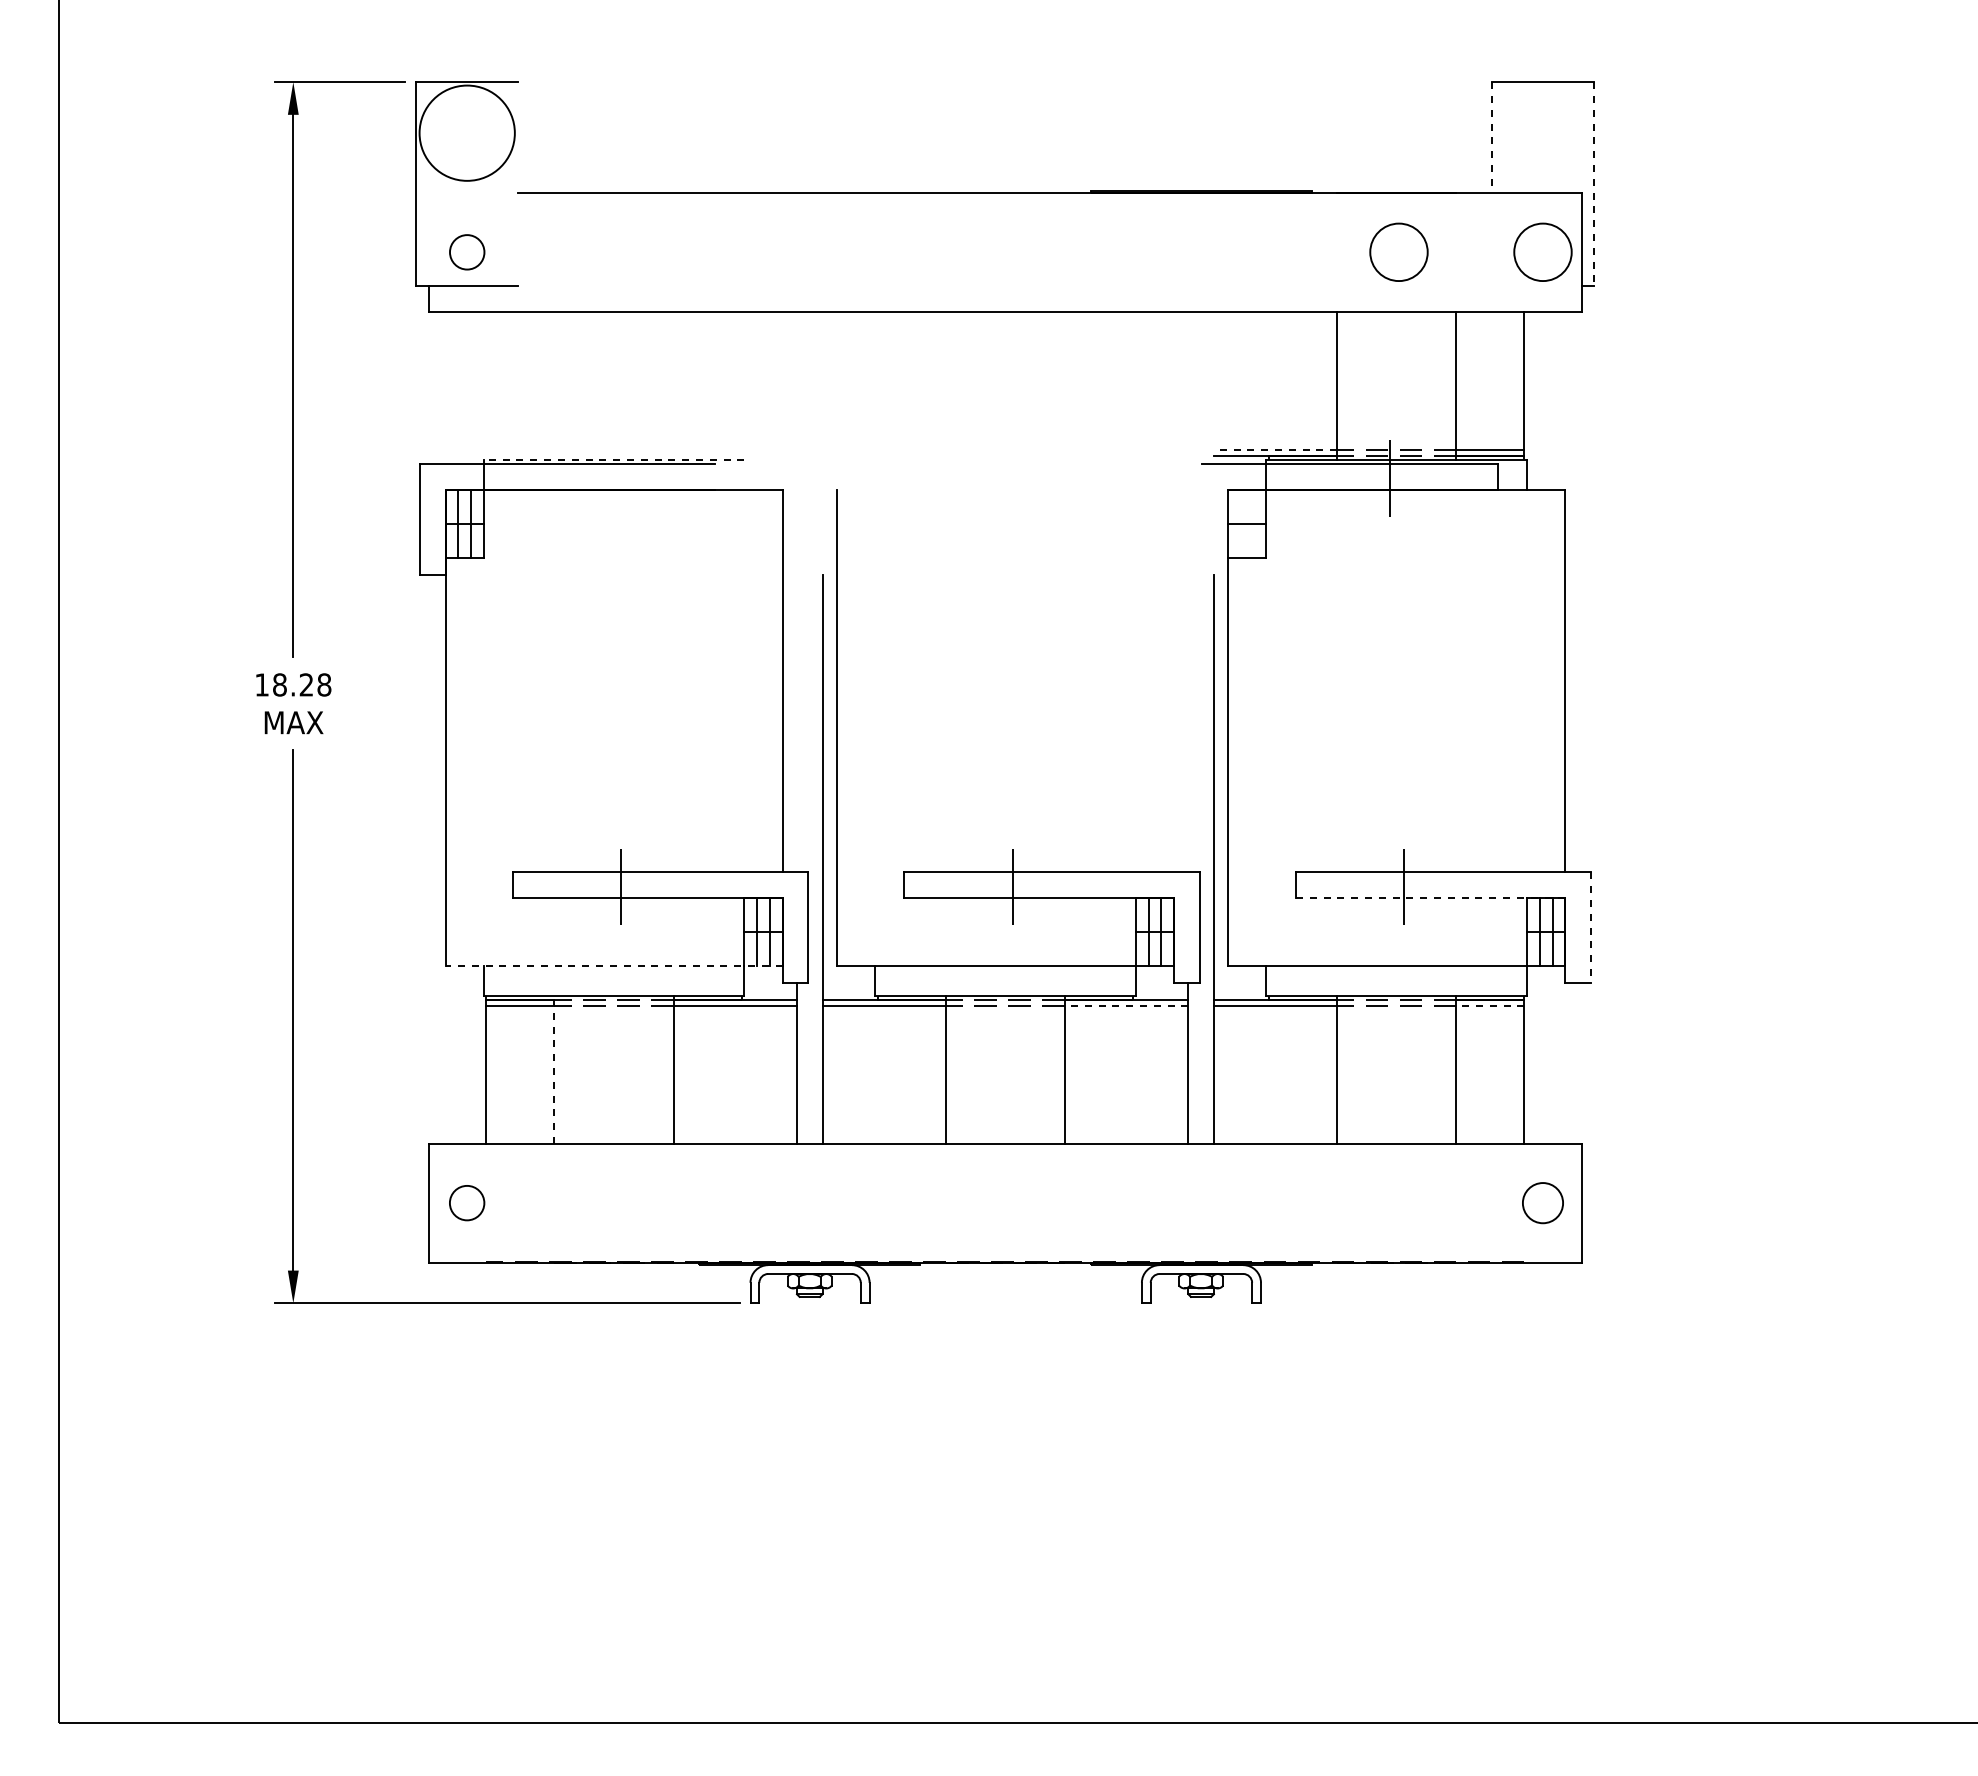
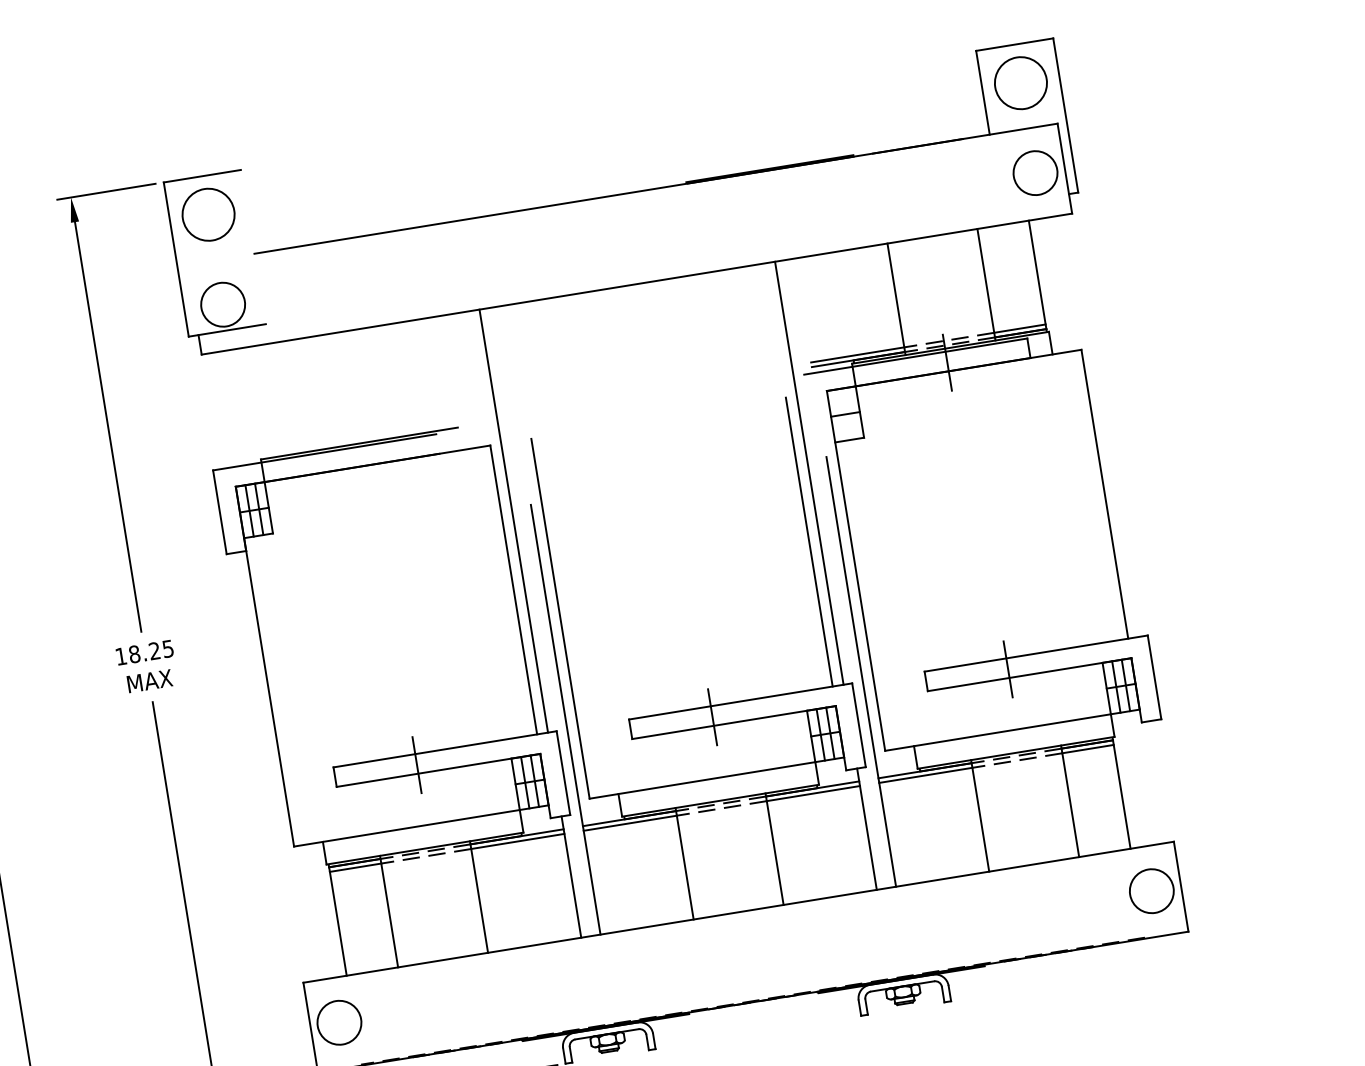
circle: (467, 133) -> (208, 214), size x0.71
circle: (1542, 133) -> (1020, 83), added
line: (1491, 138) -> (982, 93), dashed -> solid
line: (1594, 184) -> (1066, 115), dashed -> solid
circle: (1398, 251) -> (926, 190), removed
circle: (466, 252) -> (222, 304), size x1.67
line: (1275, 449) -> (857, 354), dashed -> solid
line: (613, 459) -> (358, 443), dashed -> solid
line: (797, 592) -> (514, 521), added
line: (1188, 592) -> (809, 473), added
line: (1173, 680) -> (808, 541), added
text: (324, 684) -> (168, 648), 18.28 -> 18.25
line: (1430, 898) -> (1029, 674), dashed -> solid
line: (1591, 928) -> (1154, 677), dashed -> solid
line: (614, 966) -> (421, 826), dashed -> solid
line: (1126, 1006) -> (813, 793), dashed -> solid
line: (1489, 1006) -> (1087, 749), dashed -> solid
line: (554, 1070) -> (389, 911), dashed -> solid
circle: (466, 1202) -> (338, 1022), size x1.67
circle: (1542, 1202) -> (1151, 890), size x1.43

